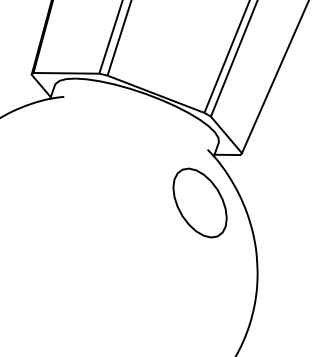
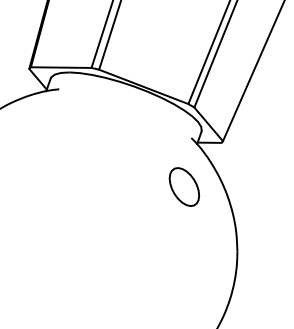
part: (200, 202) -> (184, 186), size x0.6

